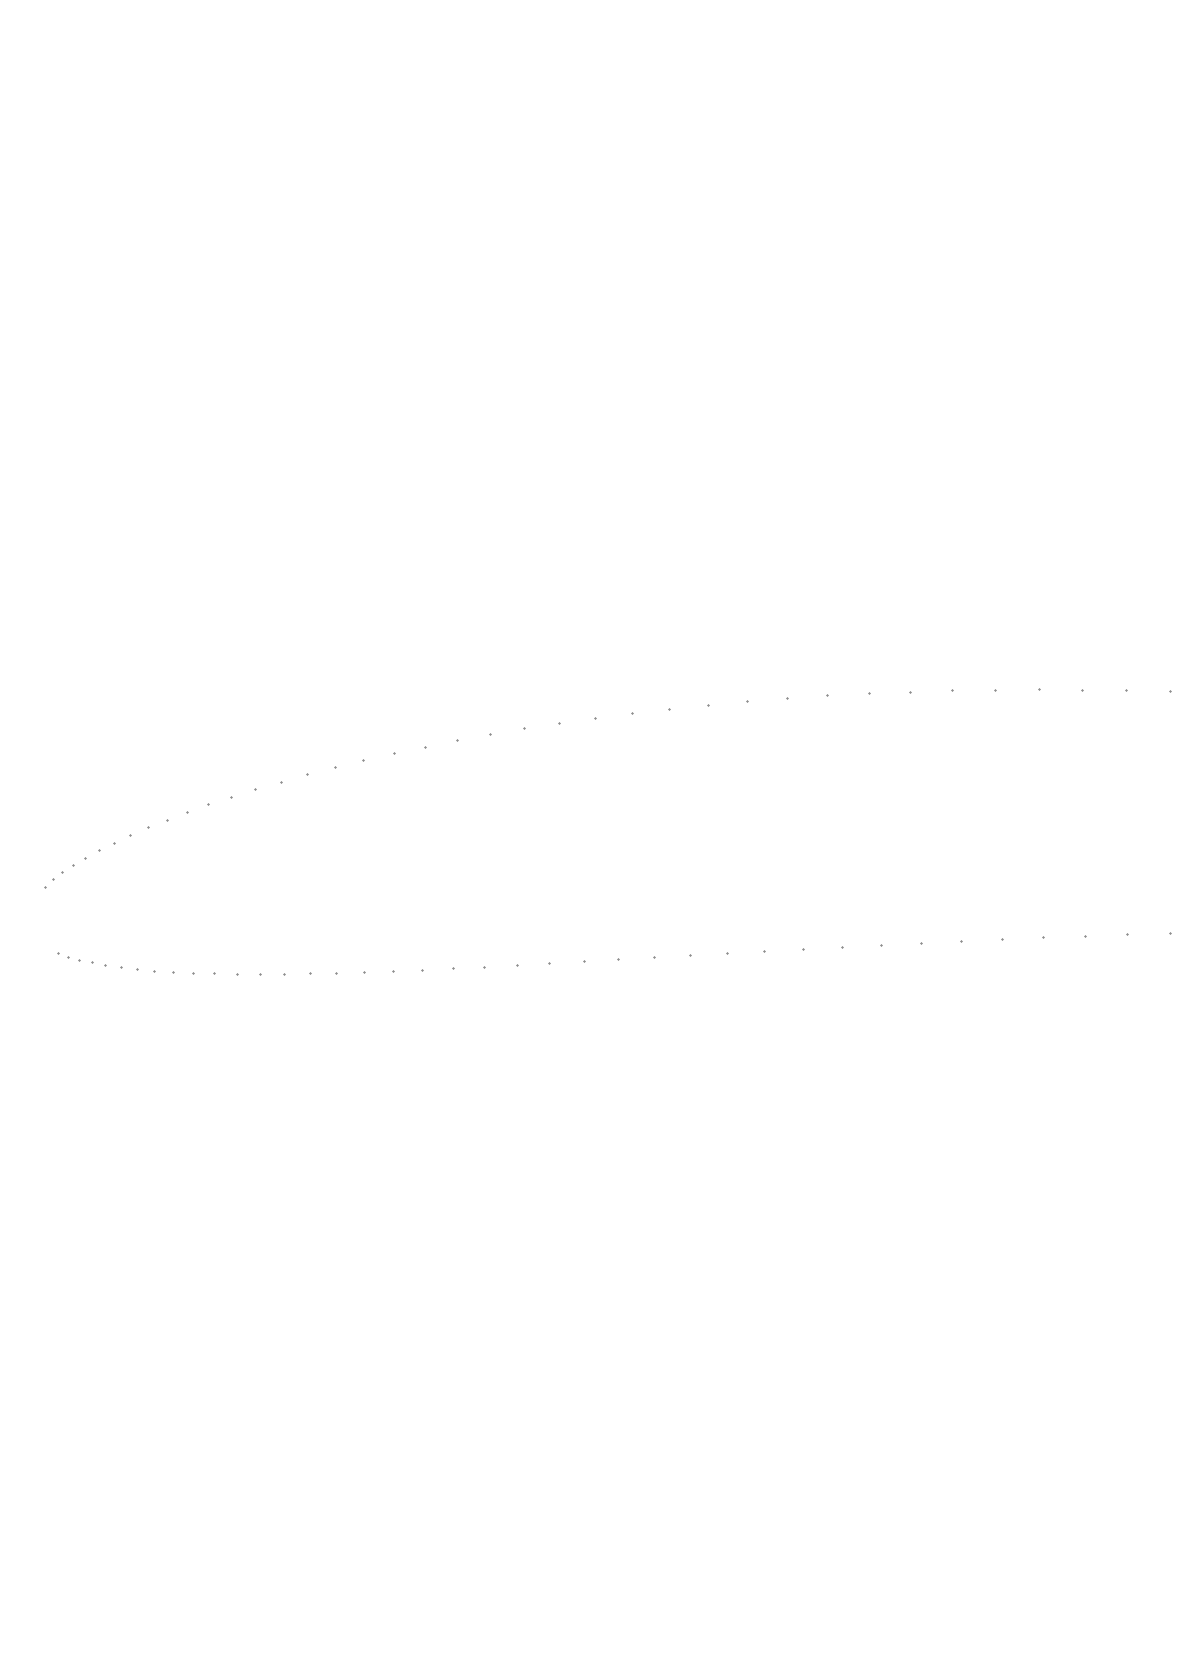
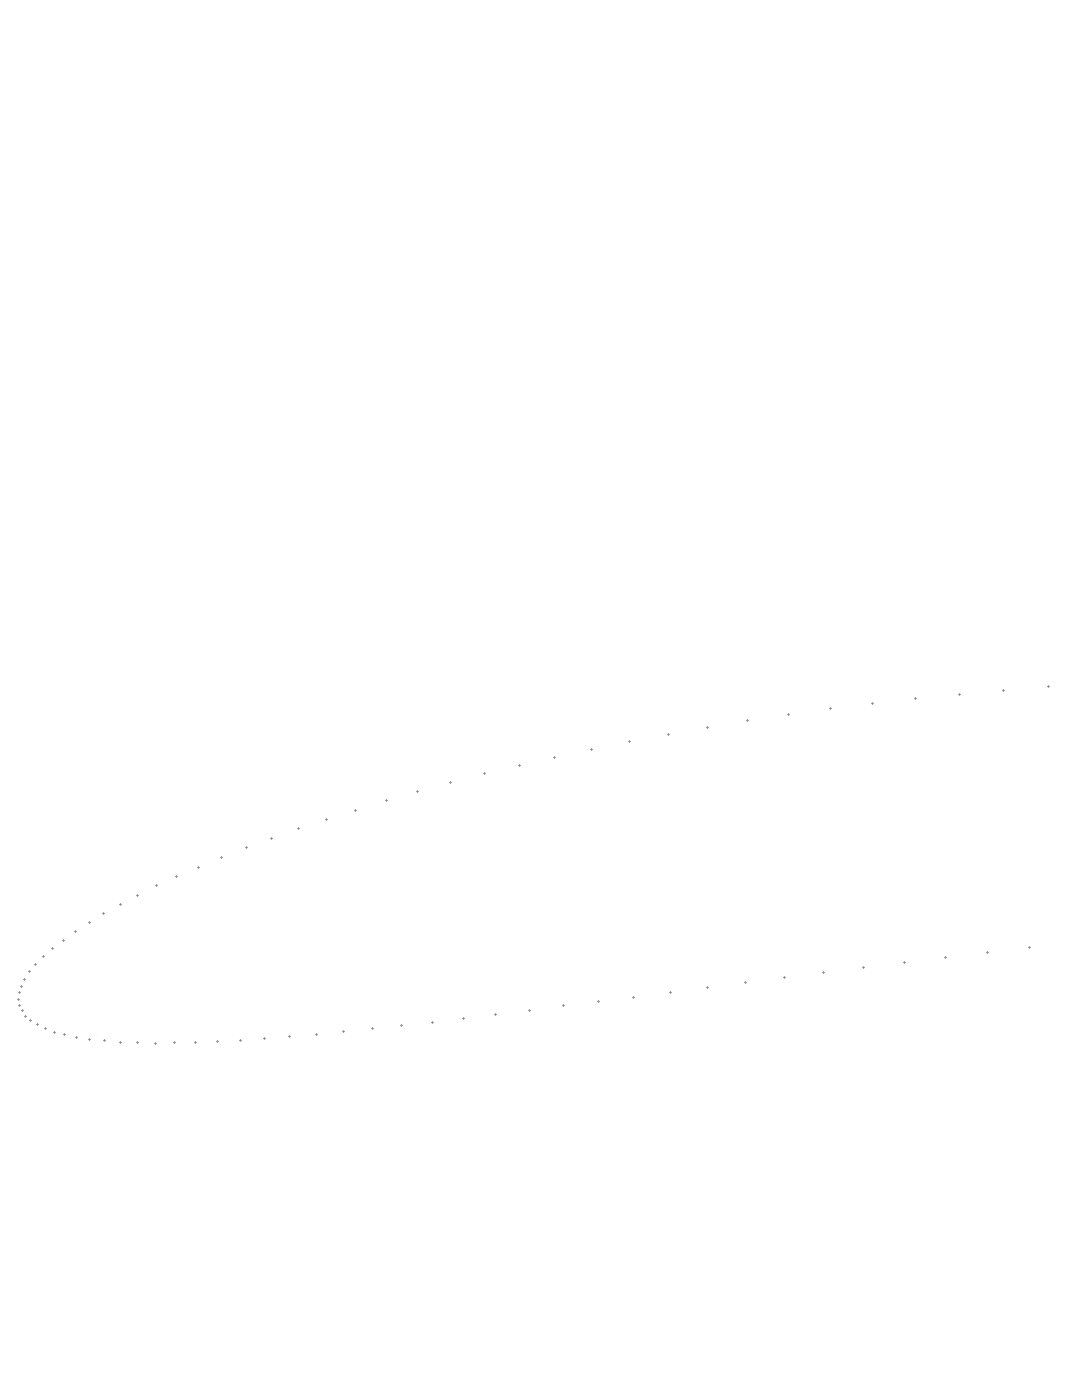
part: (28, 925) -> (21, 1005), added

